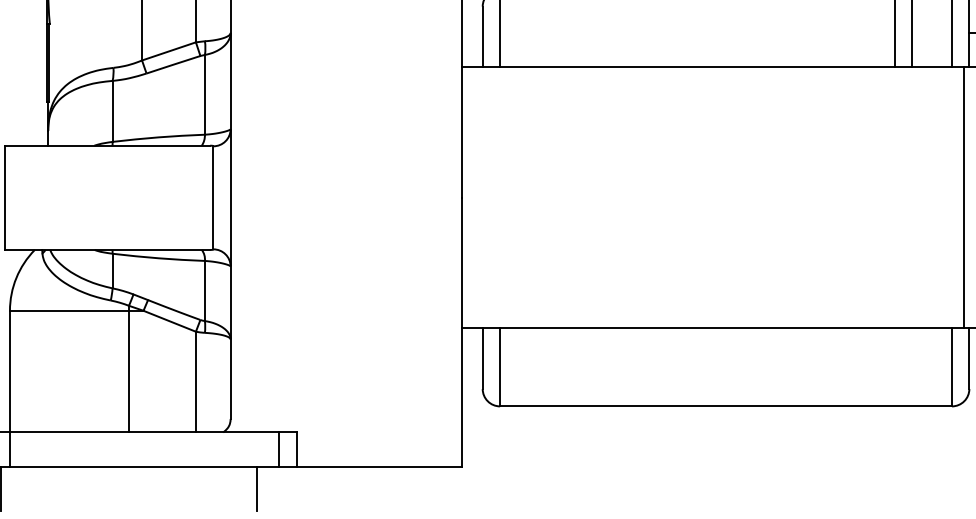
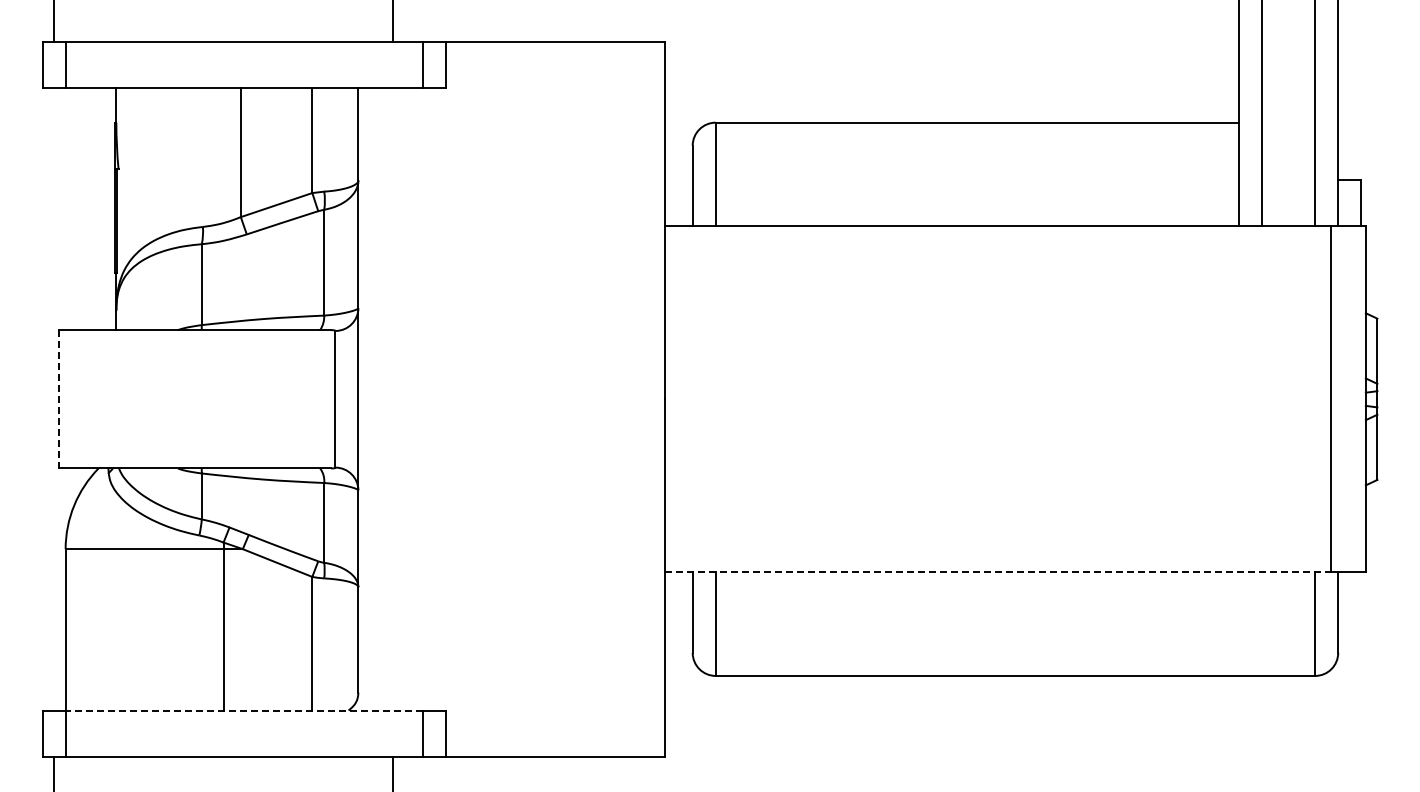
line: (4, 197) -> (58, 399), solid -> dashed
line: (713, 328) -> (998, 572), solid -> dashed
line: (144, 432) -> (244, 710), solid -> dashed

